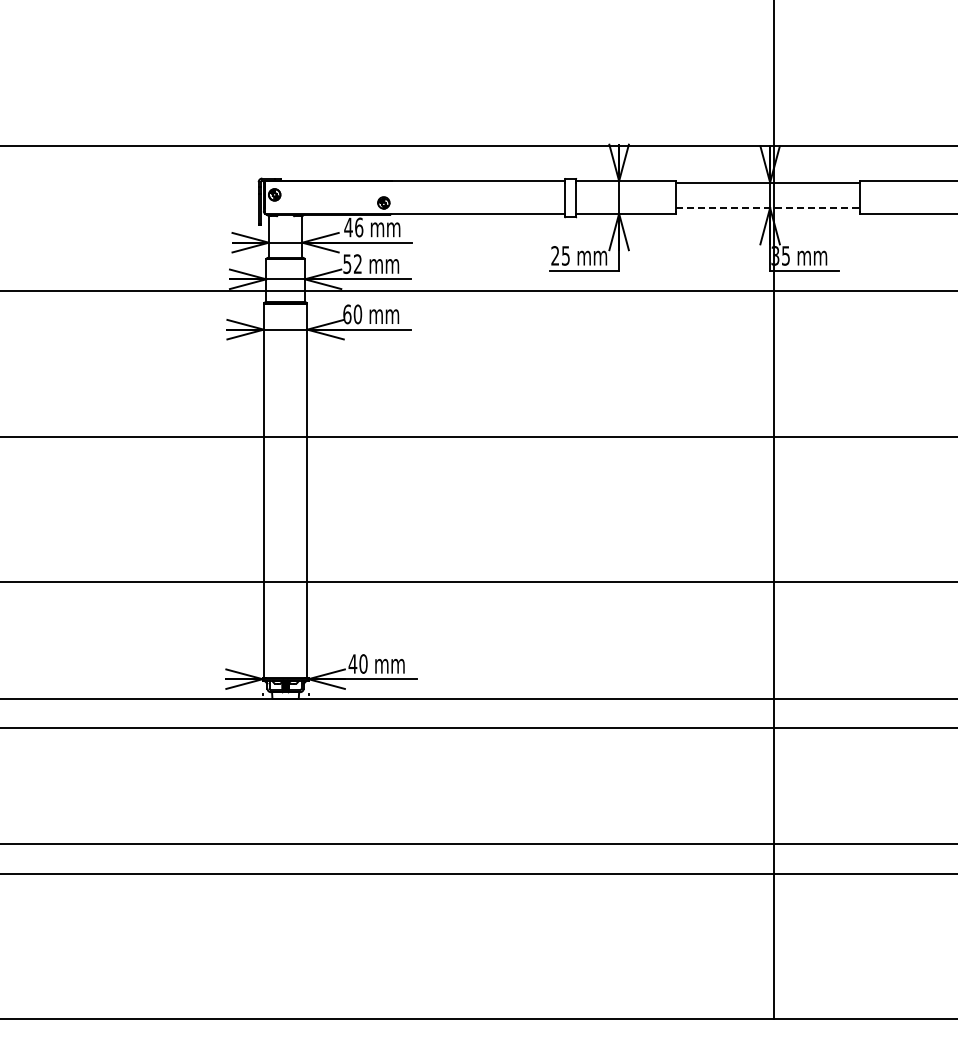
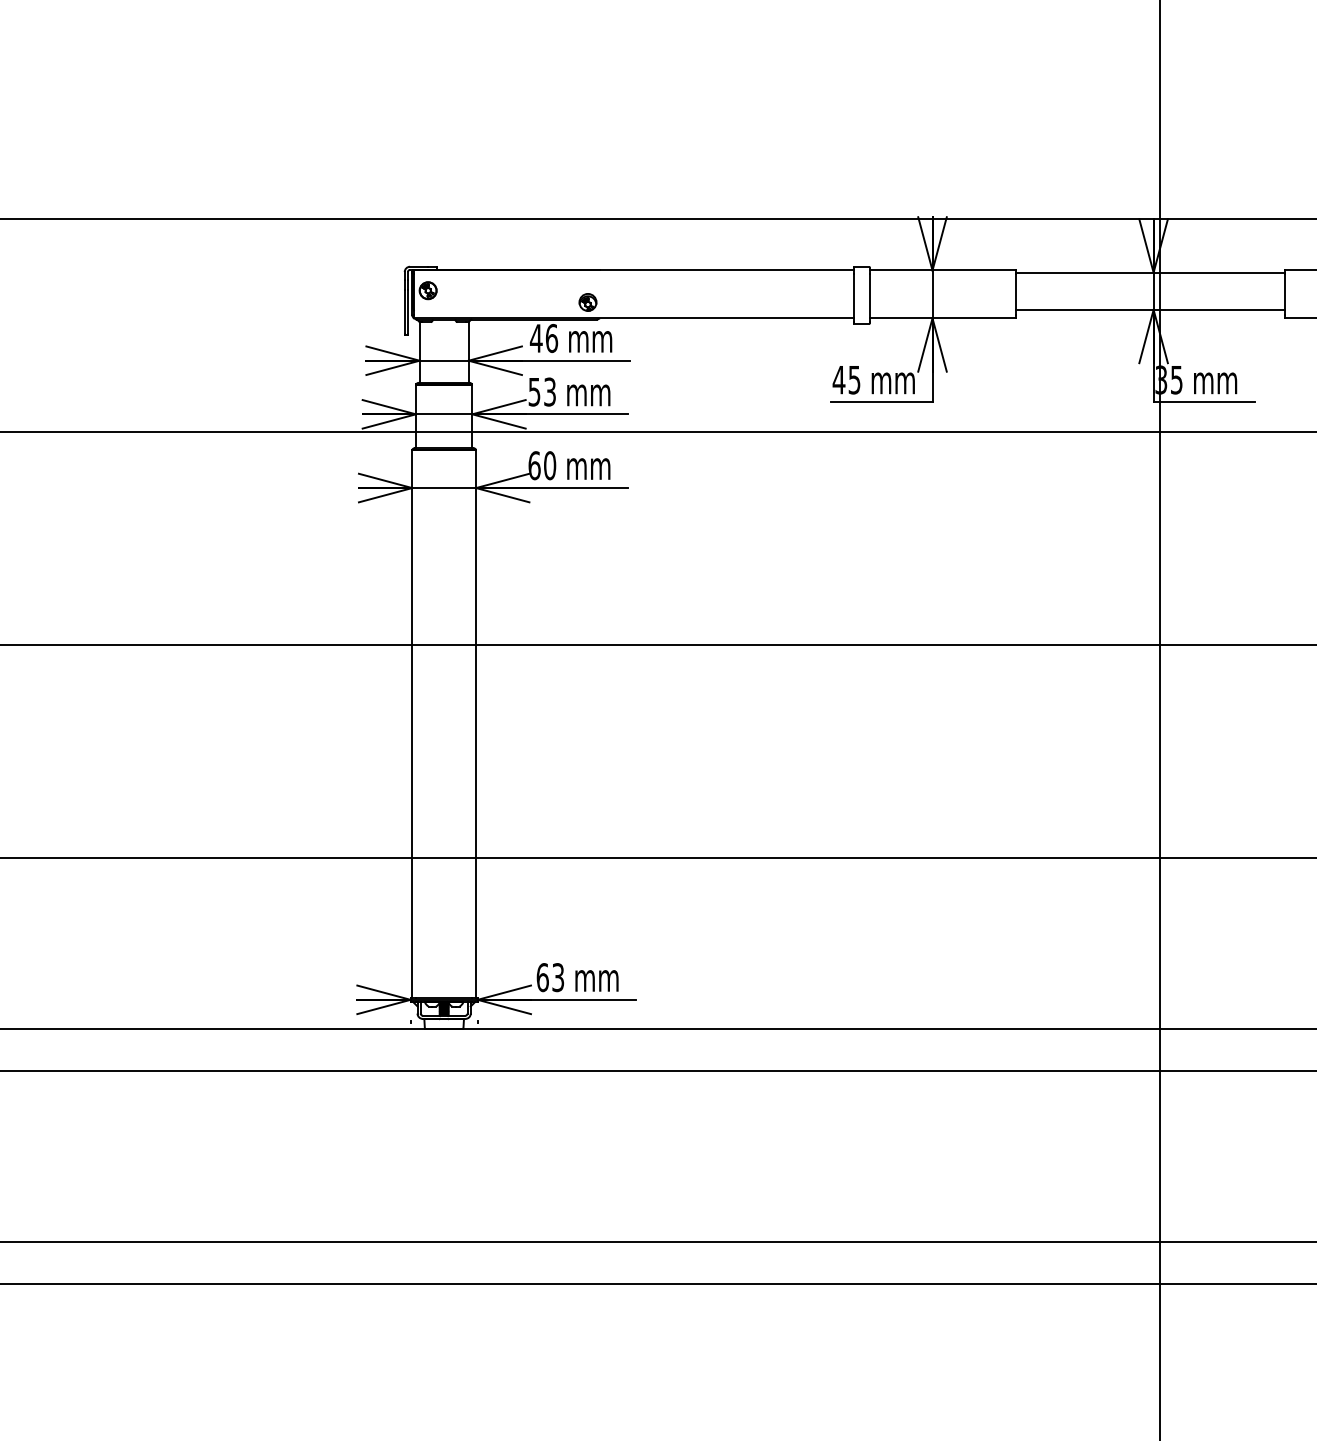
line: (768, 208) -> (1151, 310), dashed -> solid
text: (554, 255) -> (837, 379), 25 -> 45
text: (357, 263) -> (549, 391), 52 -> 53
text: (357, 663) -> (549, 976), 40 -> 63

